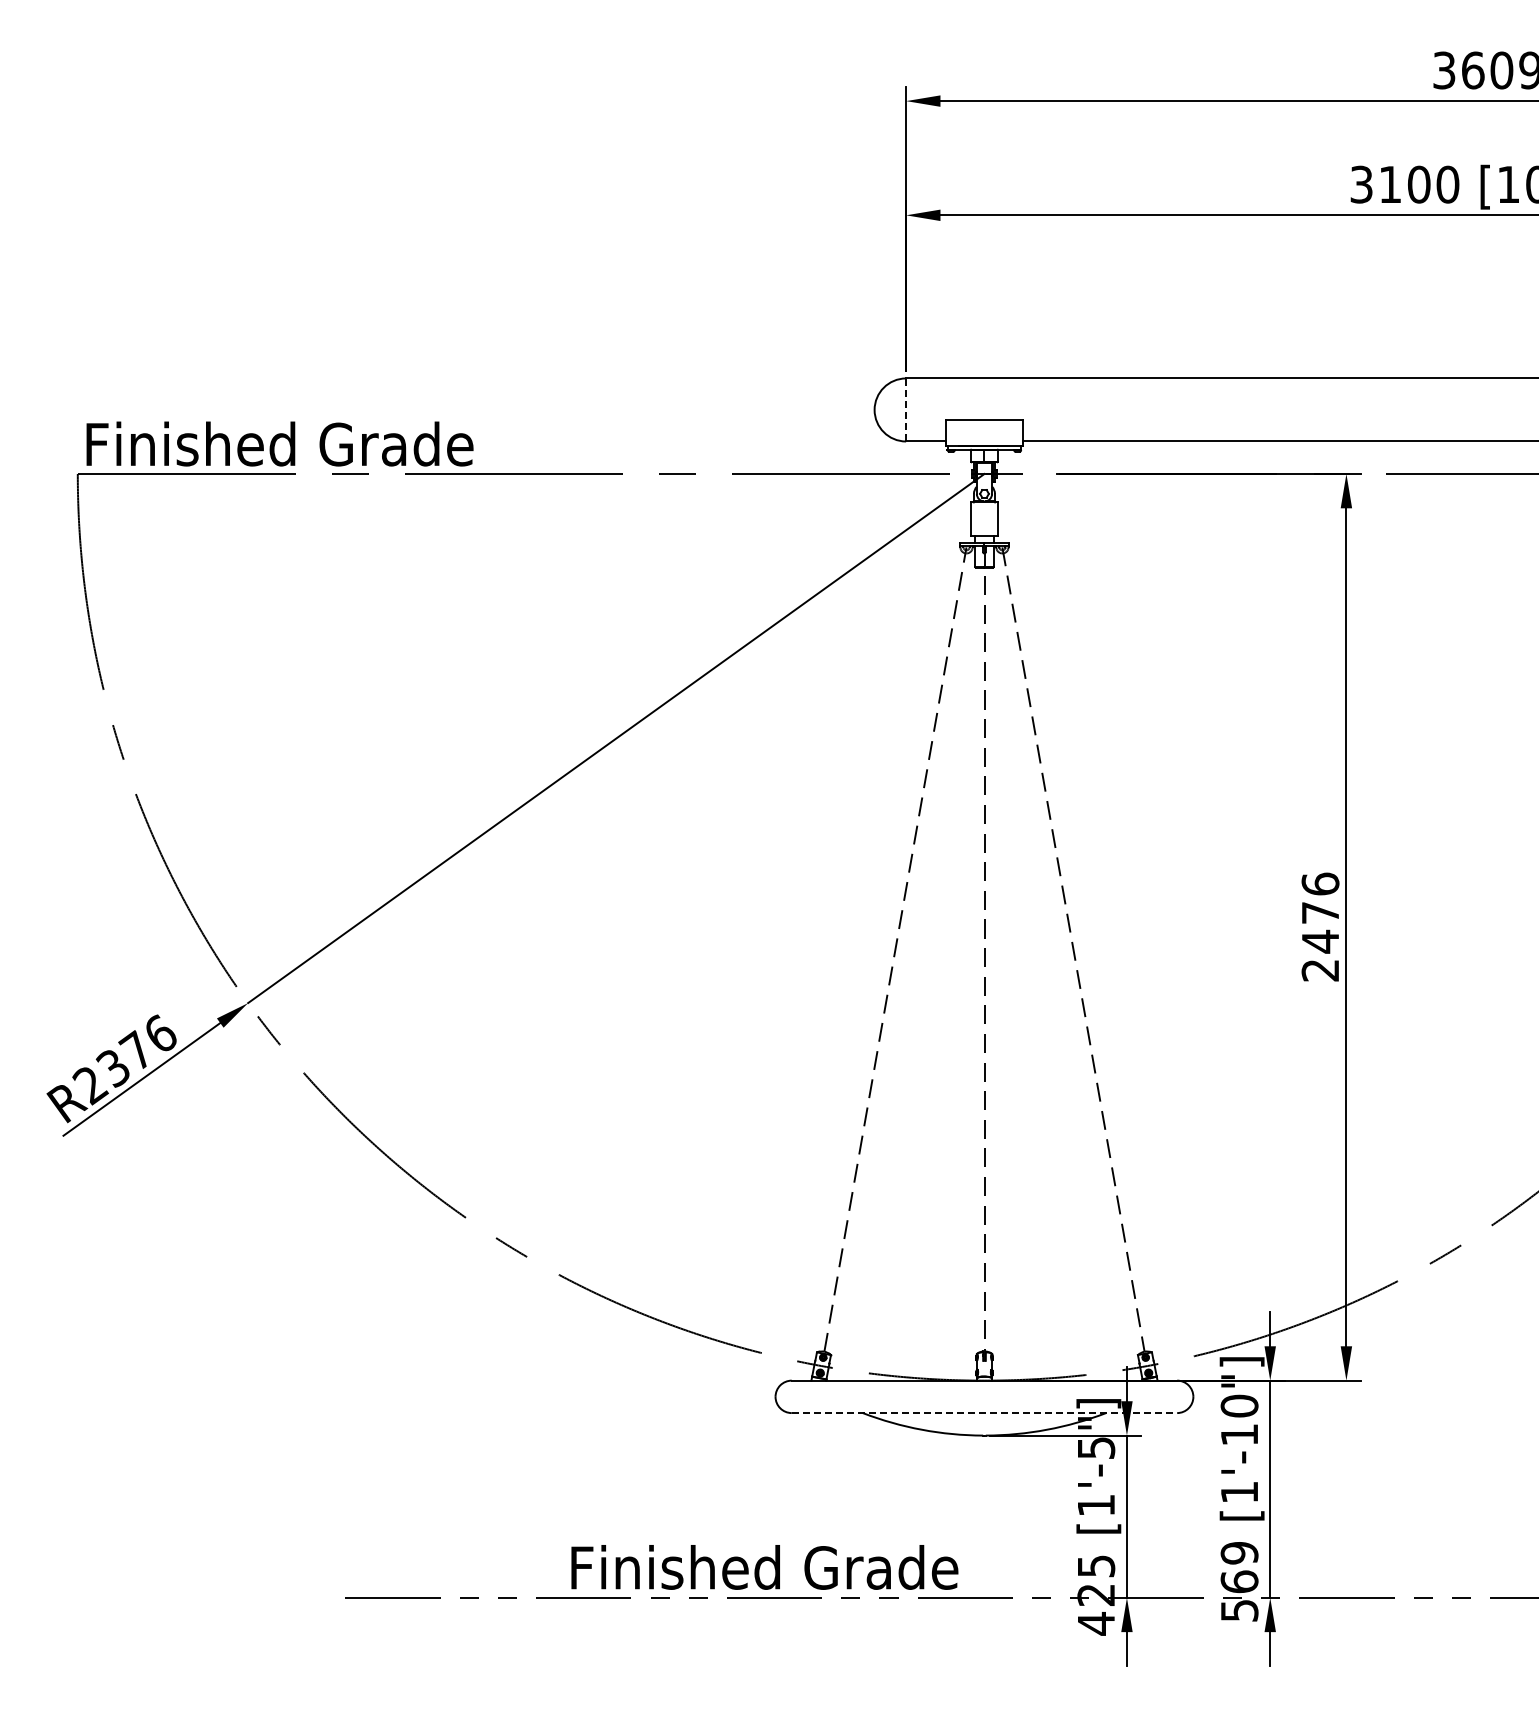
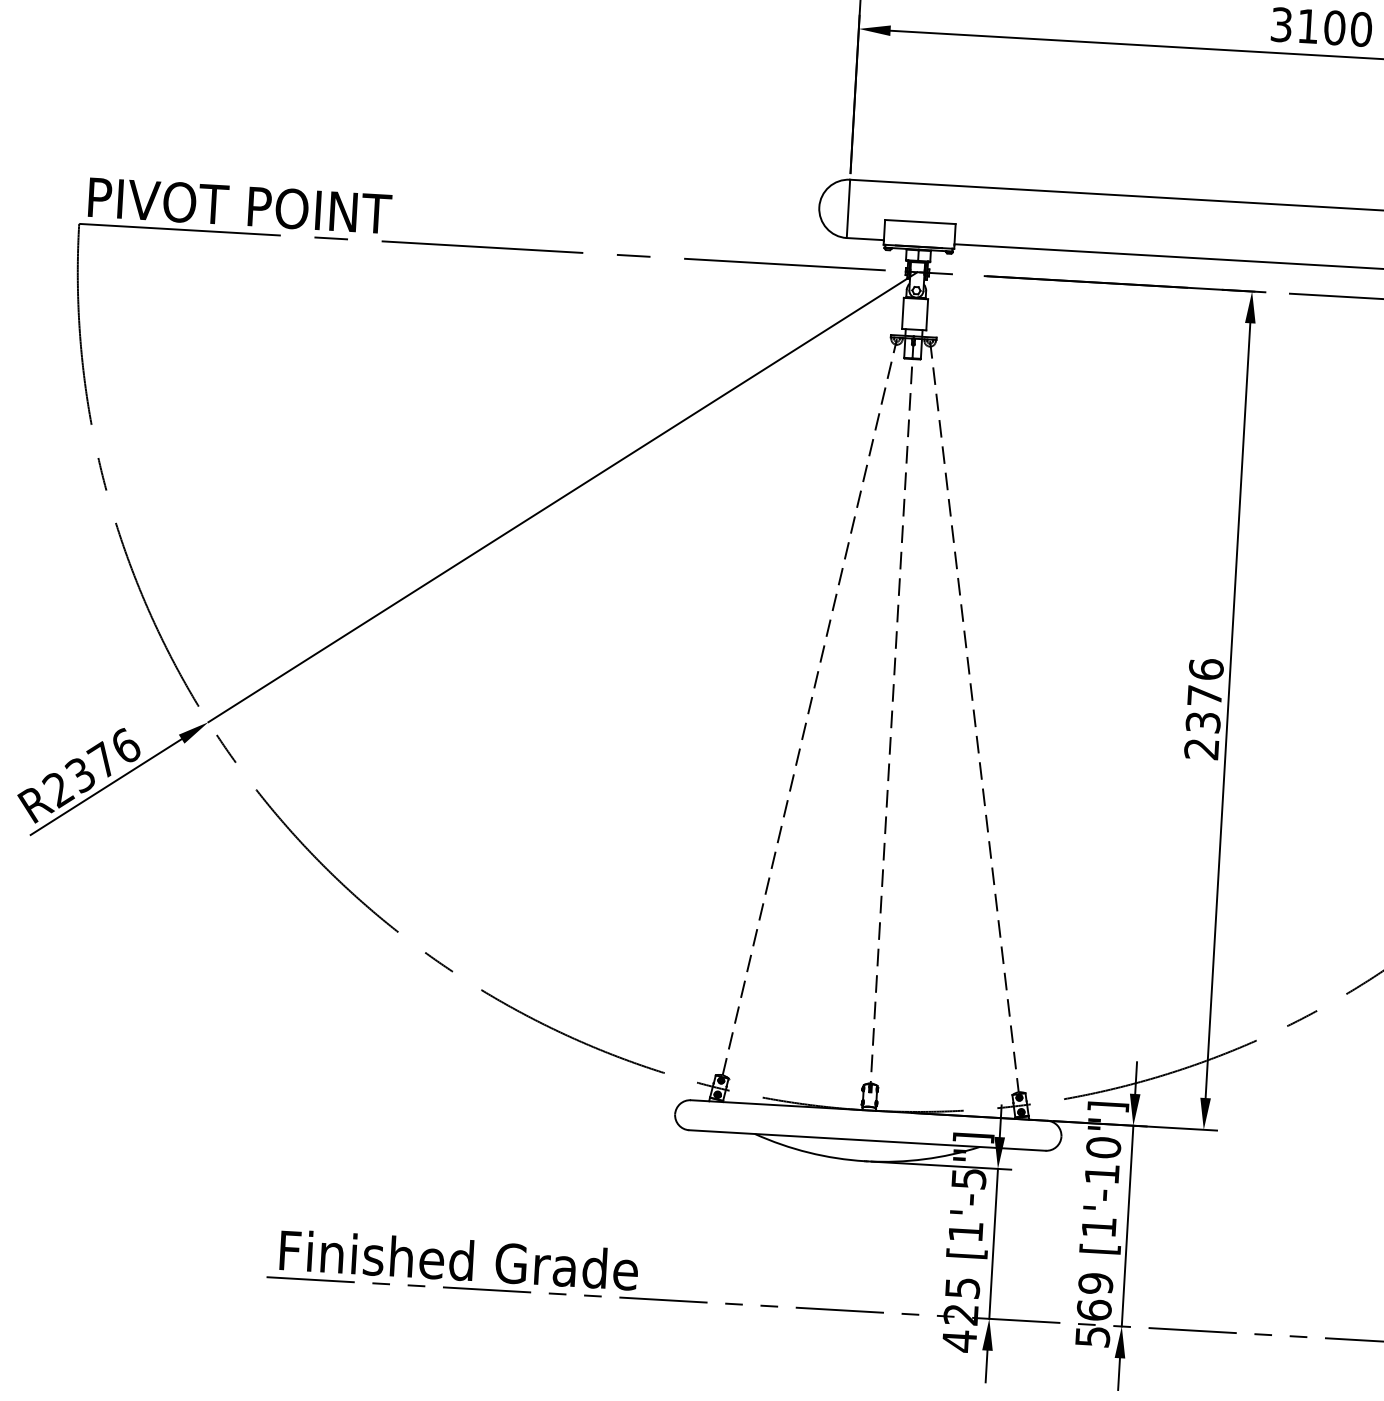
line: (906, 409) -> (848, 208), dashed -> solid
text: (282, 443) -> (270, 206), Finished Grade -> PIVOT POINT
text: (1320, 941) -> (1203, 722), 2476 -> 2376
line: (984, 1413) -> (867, 1140), dashed -> solid
text: (764, 1567) -> (458, 1260), moved

